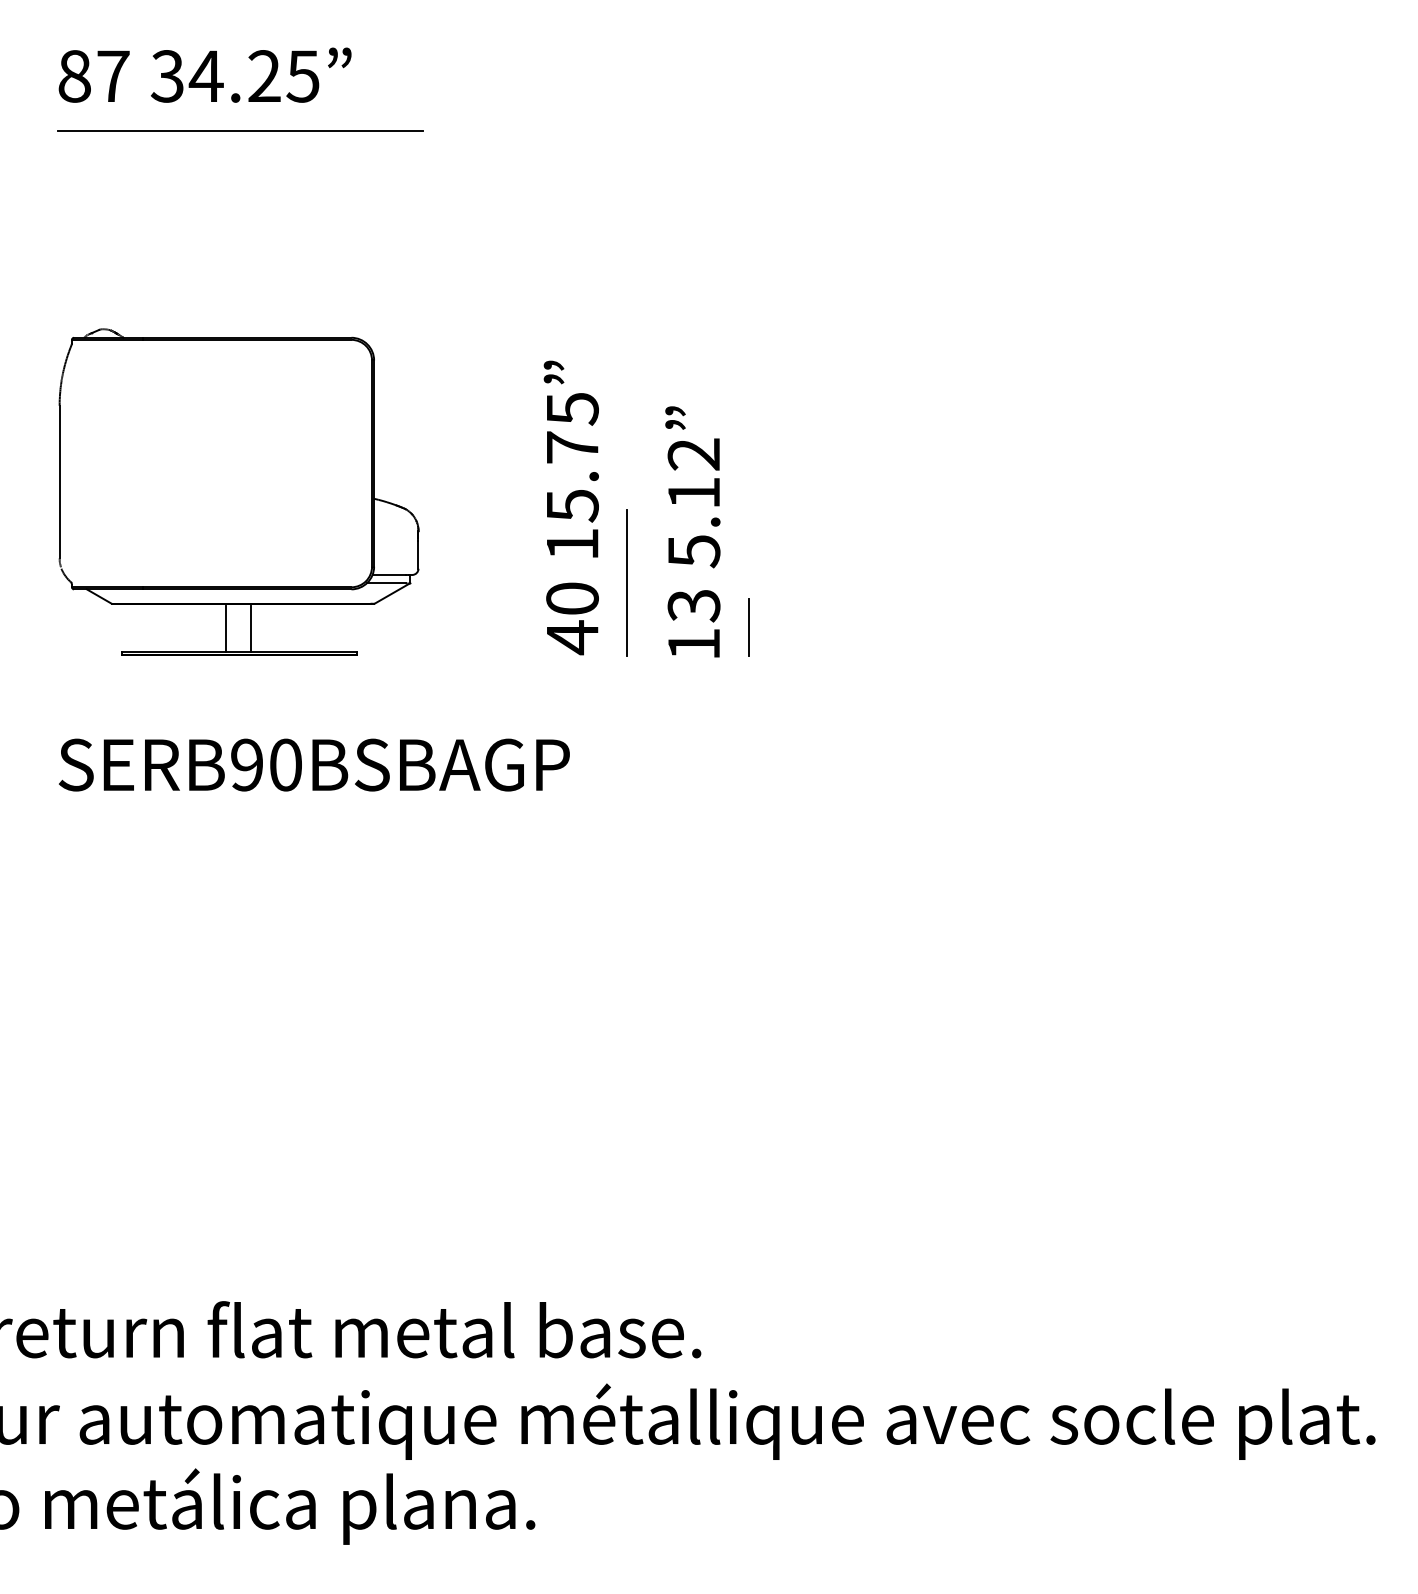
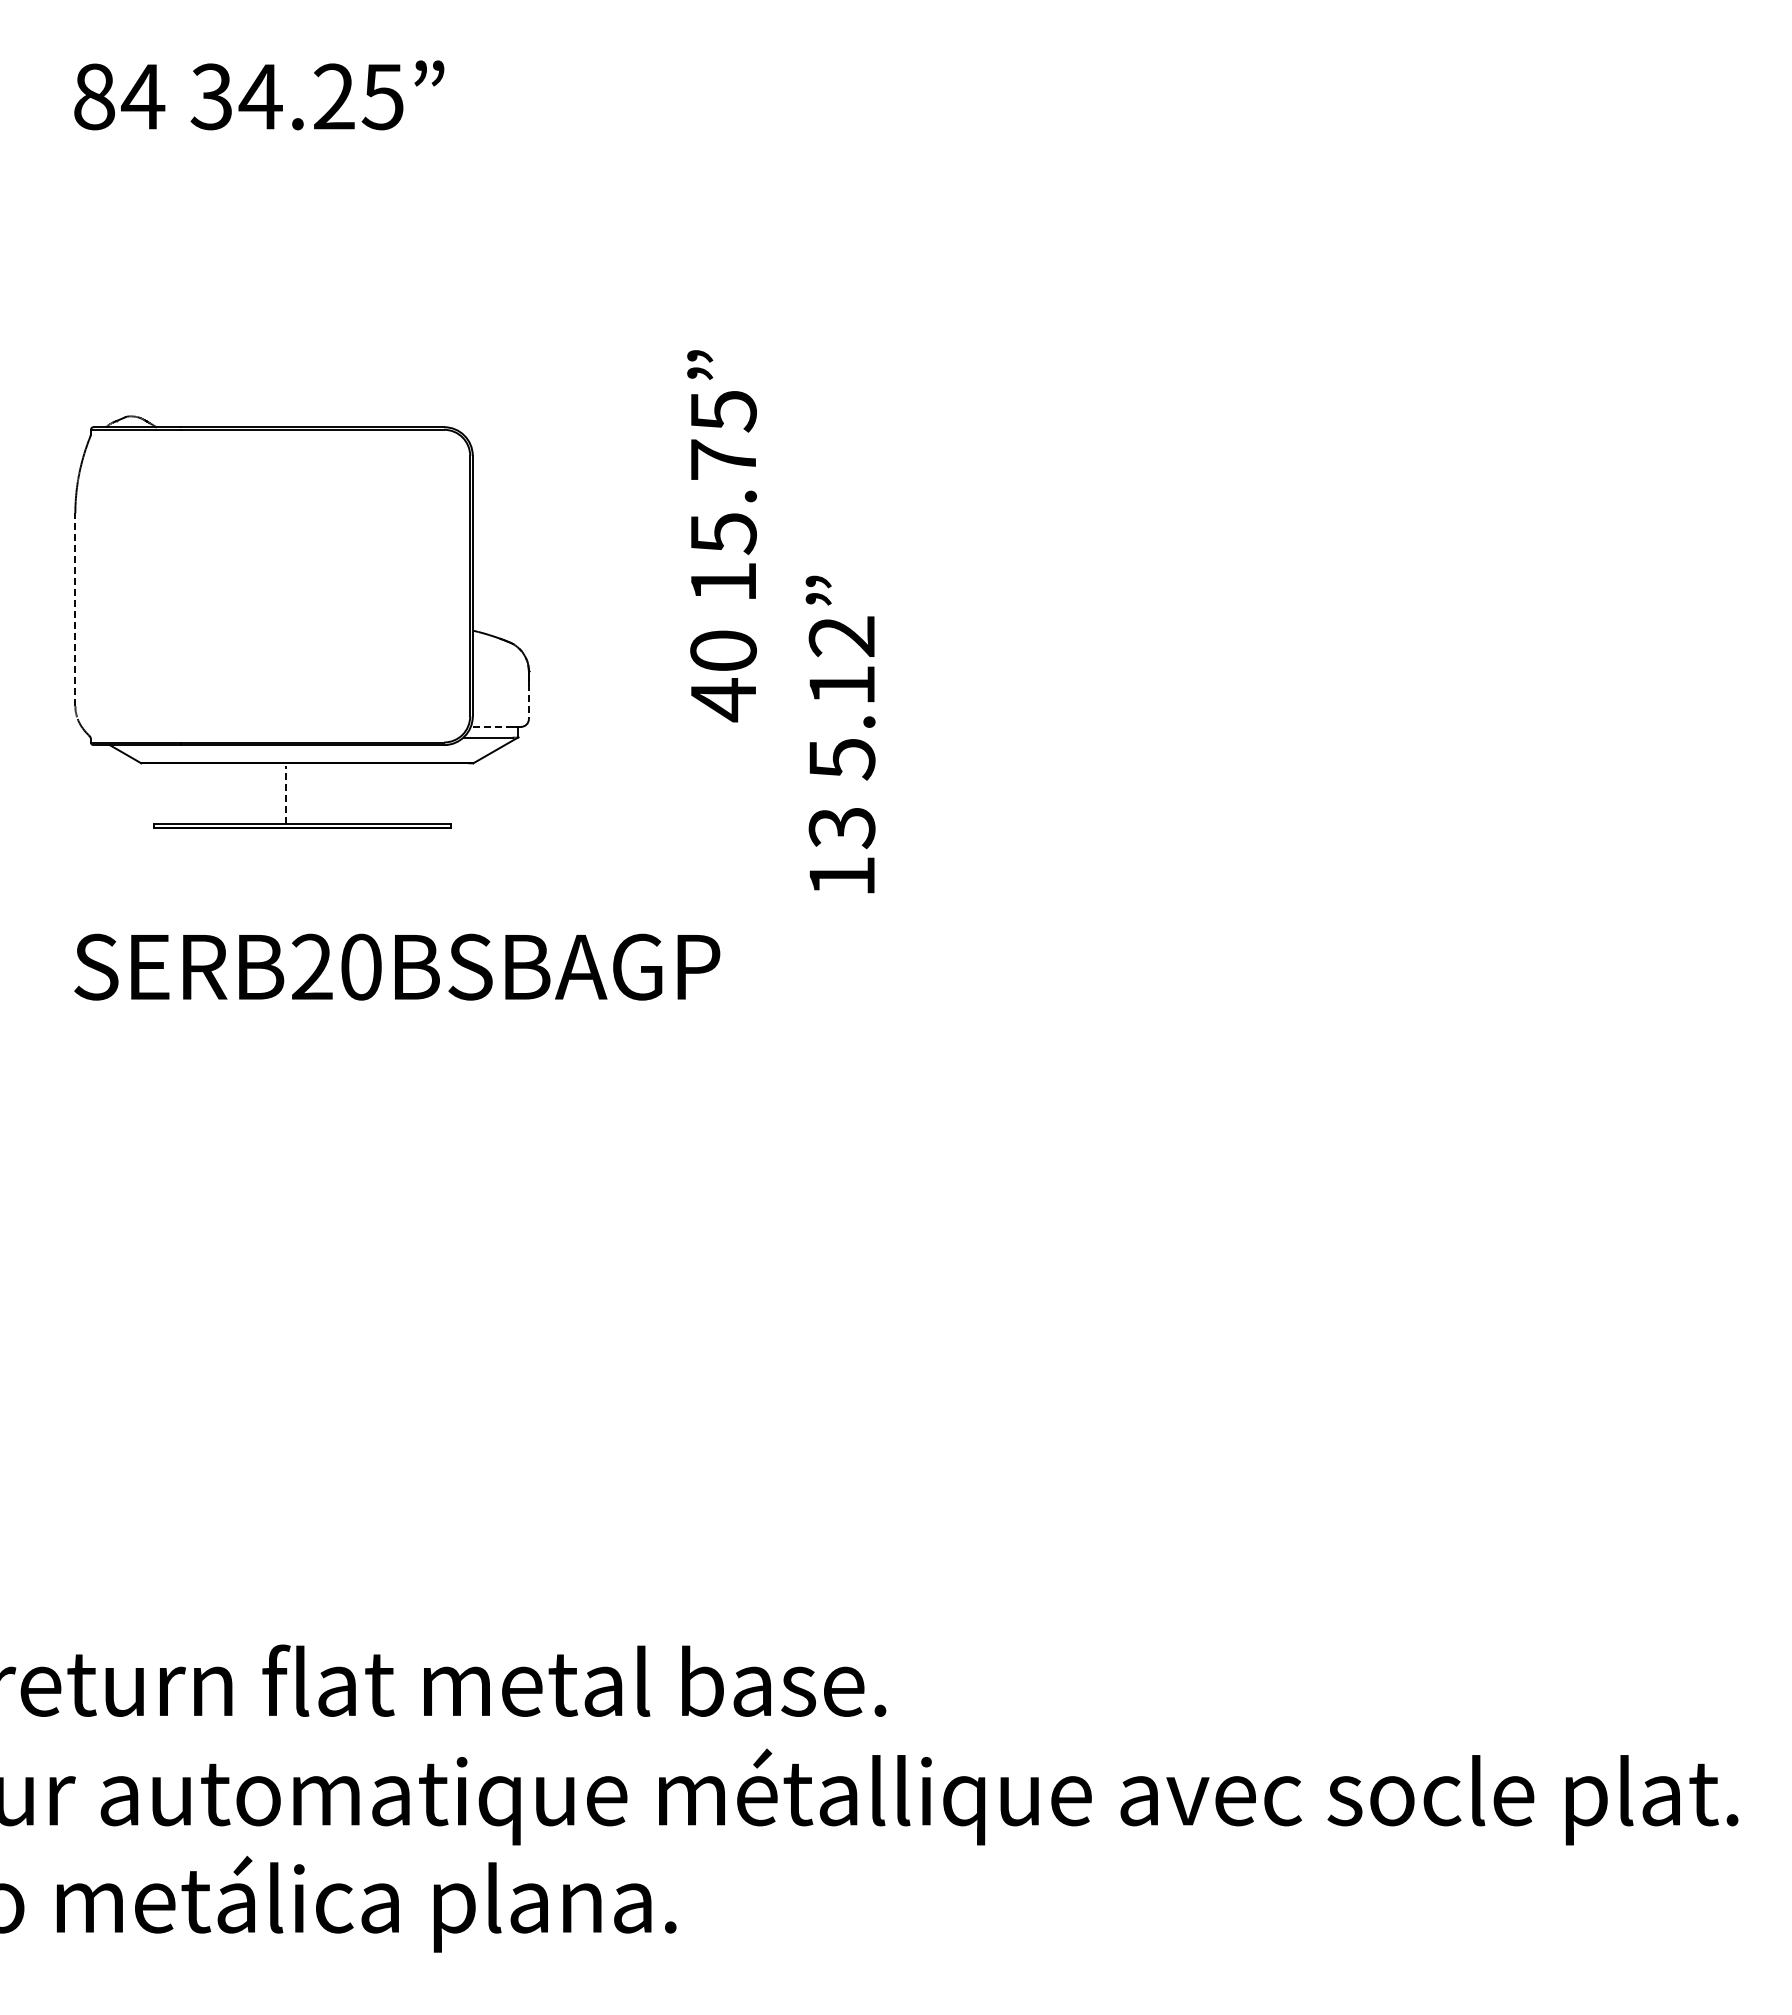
text: (113, 76) -> (143, 96), 87 -> 84
line: (240, 131) -> (303, 166), removed
line: (59, 482) -> (75, 609), solid -> dashed
text: (570, 508) -> (721, 536), moved
text: (692, 531) -> (840, 734), moved
line: (418, 555) -> (528, 702), solid -> dashed
line: (388, 574) -> (491, 726), solid -> dashed
line: (627, 582) -> (792, 736), removed
line: (748, 627) -> (946, 793), removed
line: (225, 628) -> (285, 794), solid -> dashed
line: (251, 628) -> (317, 794), removed
text: (247, 765) -> (312, 967), SERB90BSBAGP -> SERB20BSBAGP

